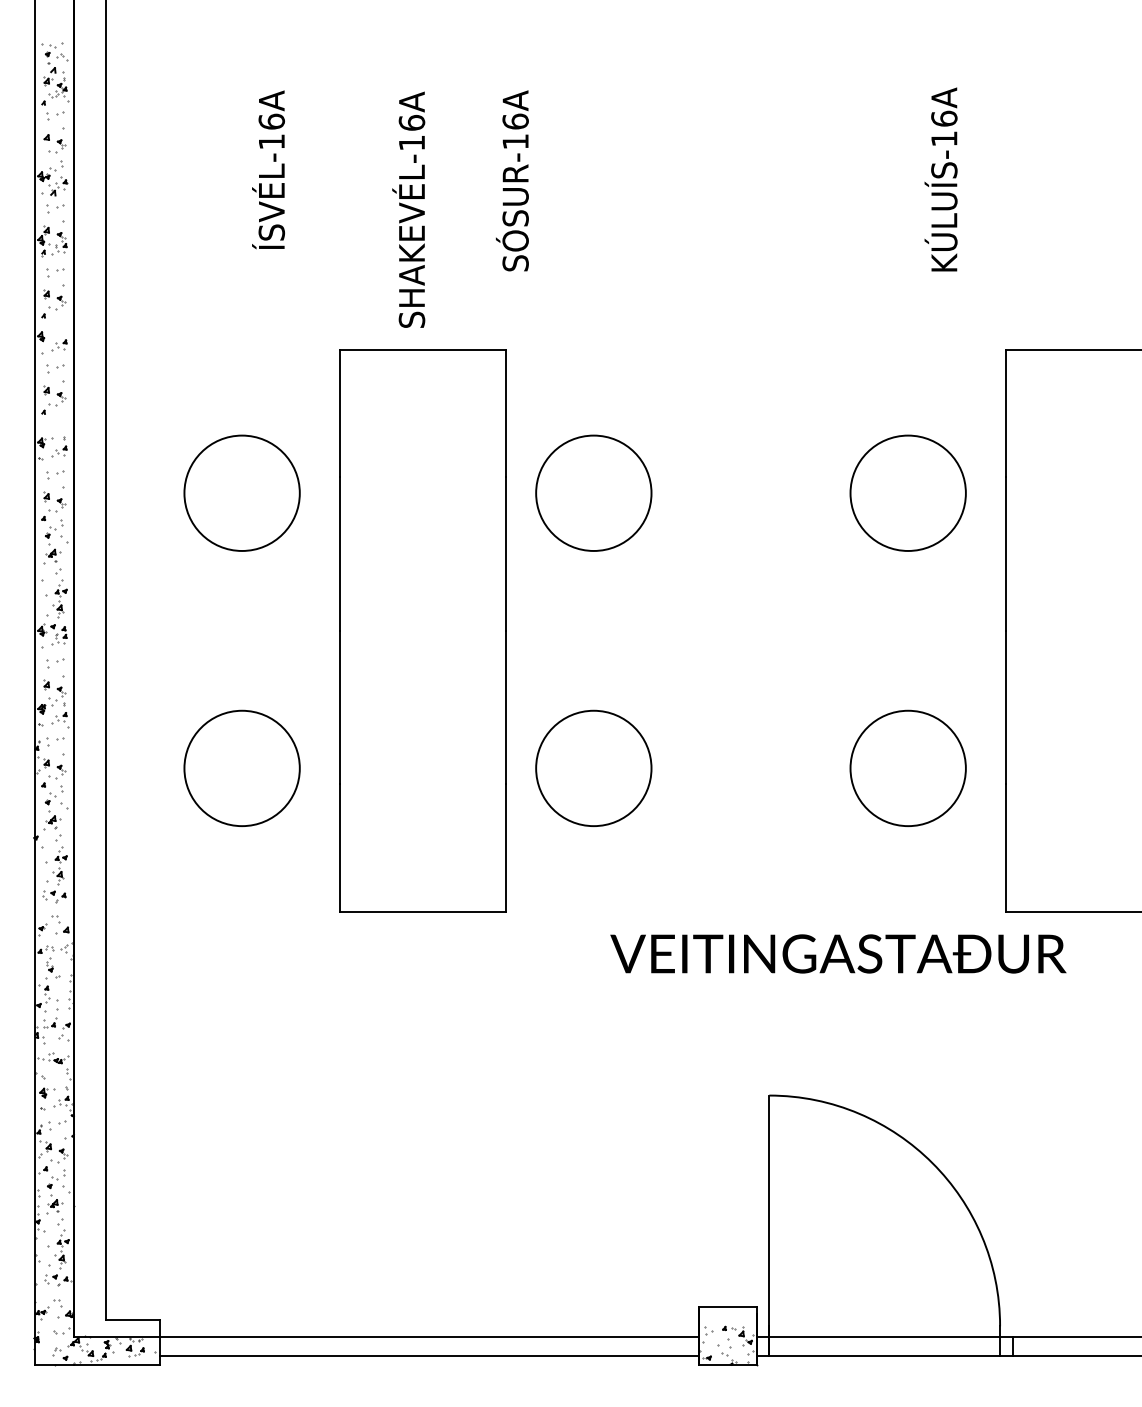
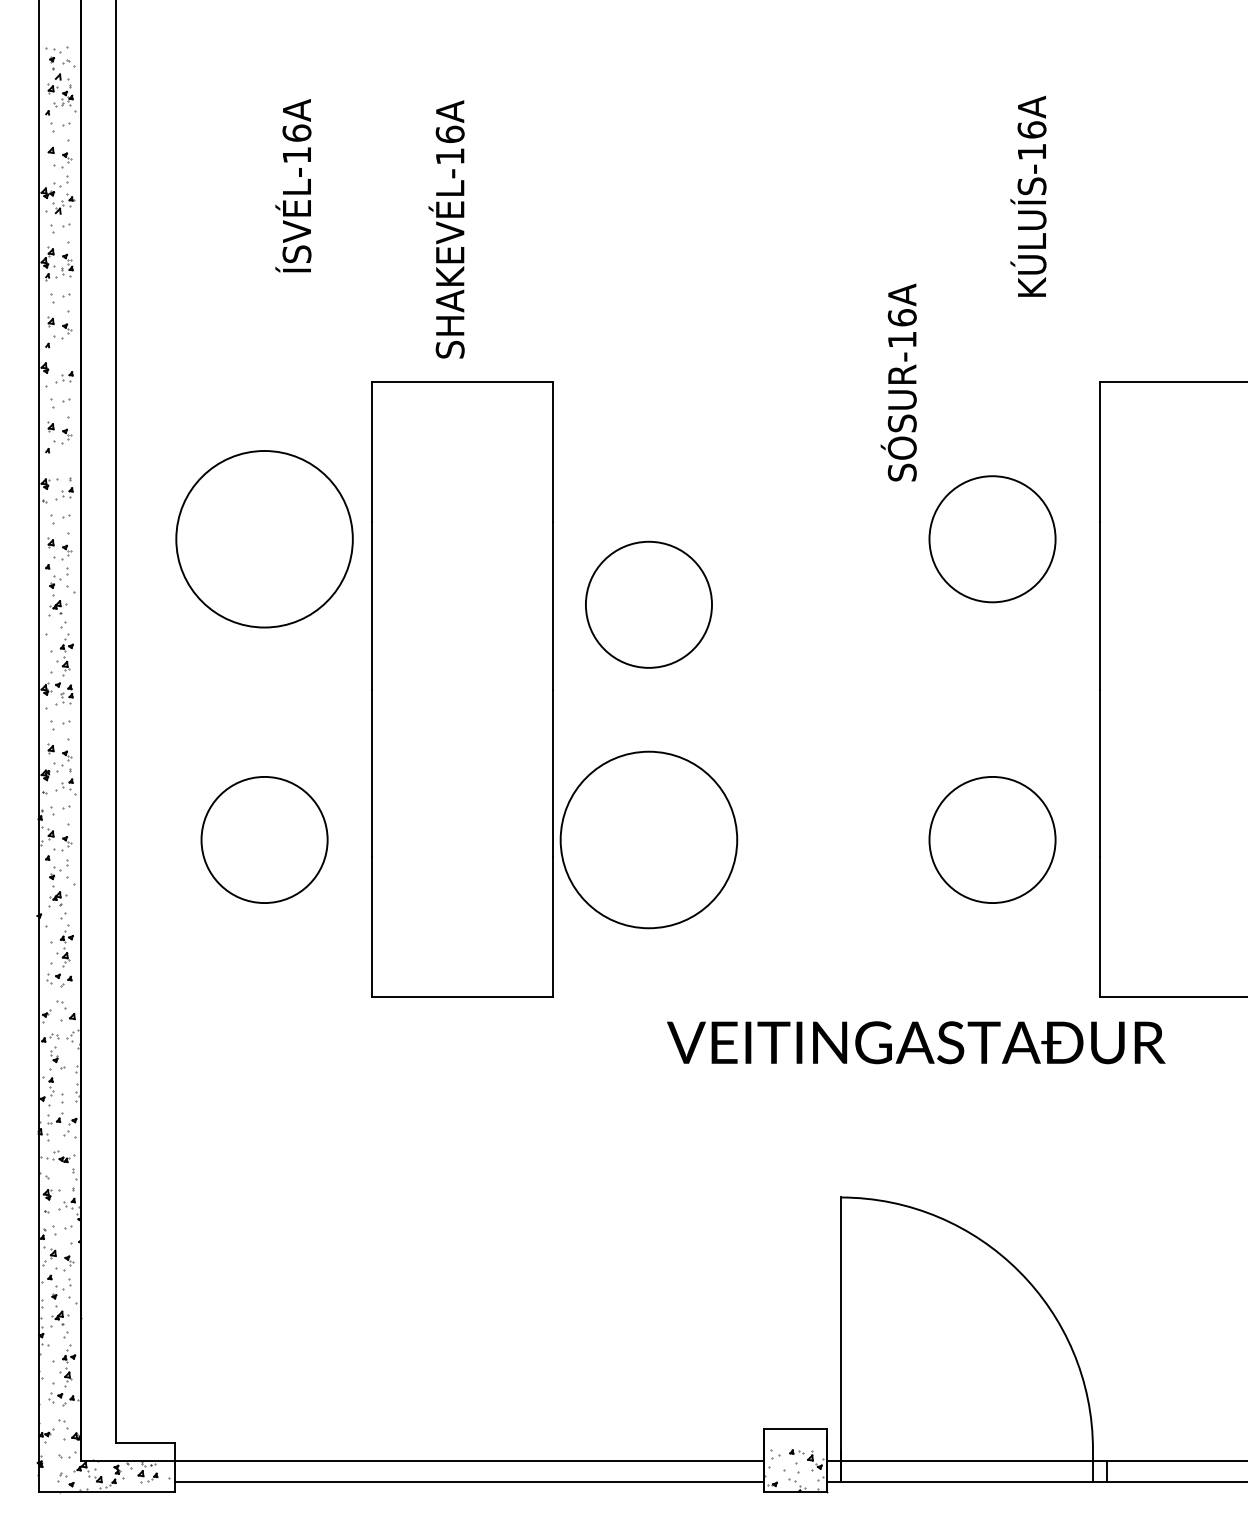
text: (512, 180) -> (898, 382), moved
circle: (241, 492) -> (263, 538), size x1.4
circle: (593, 492) -> (648, 603), moved
circle: (593, 768) -> (648, 840), size x1.4

